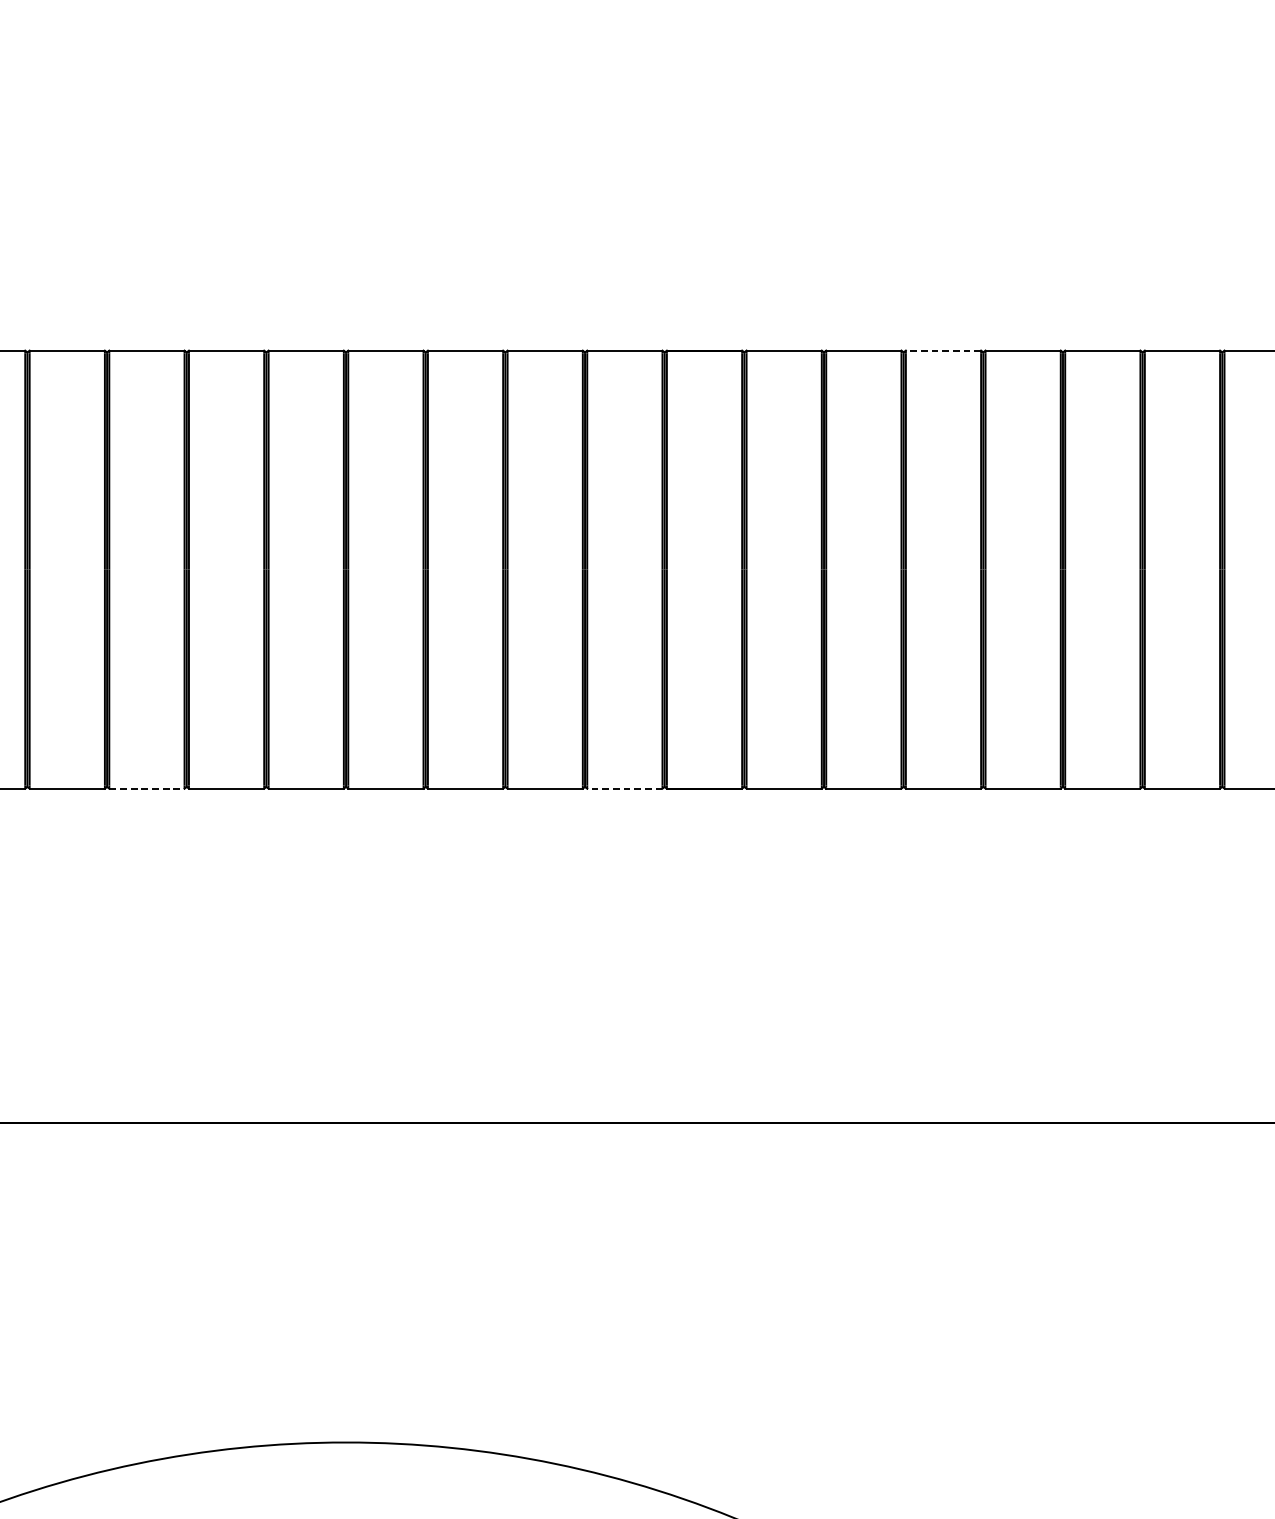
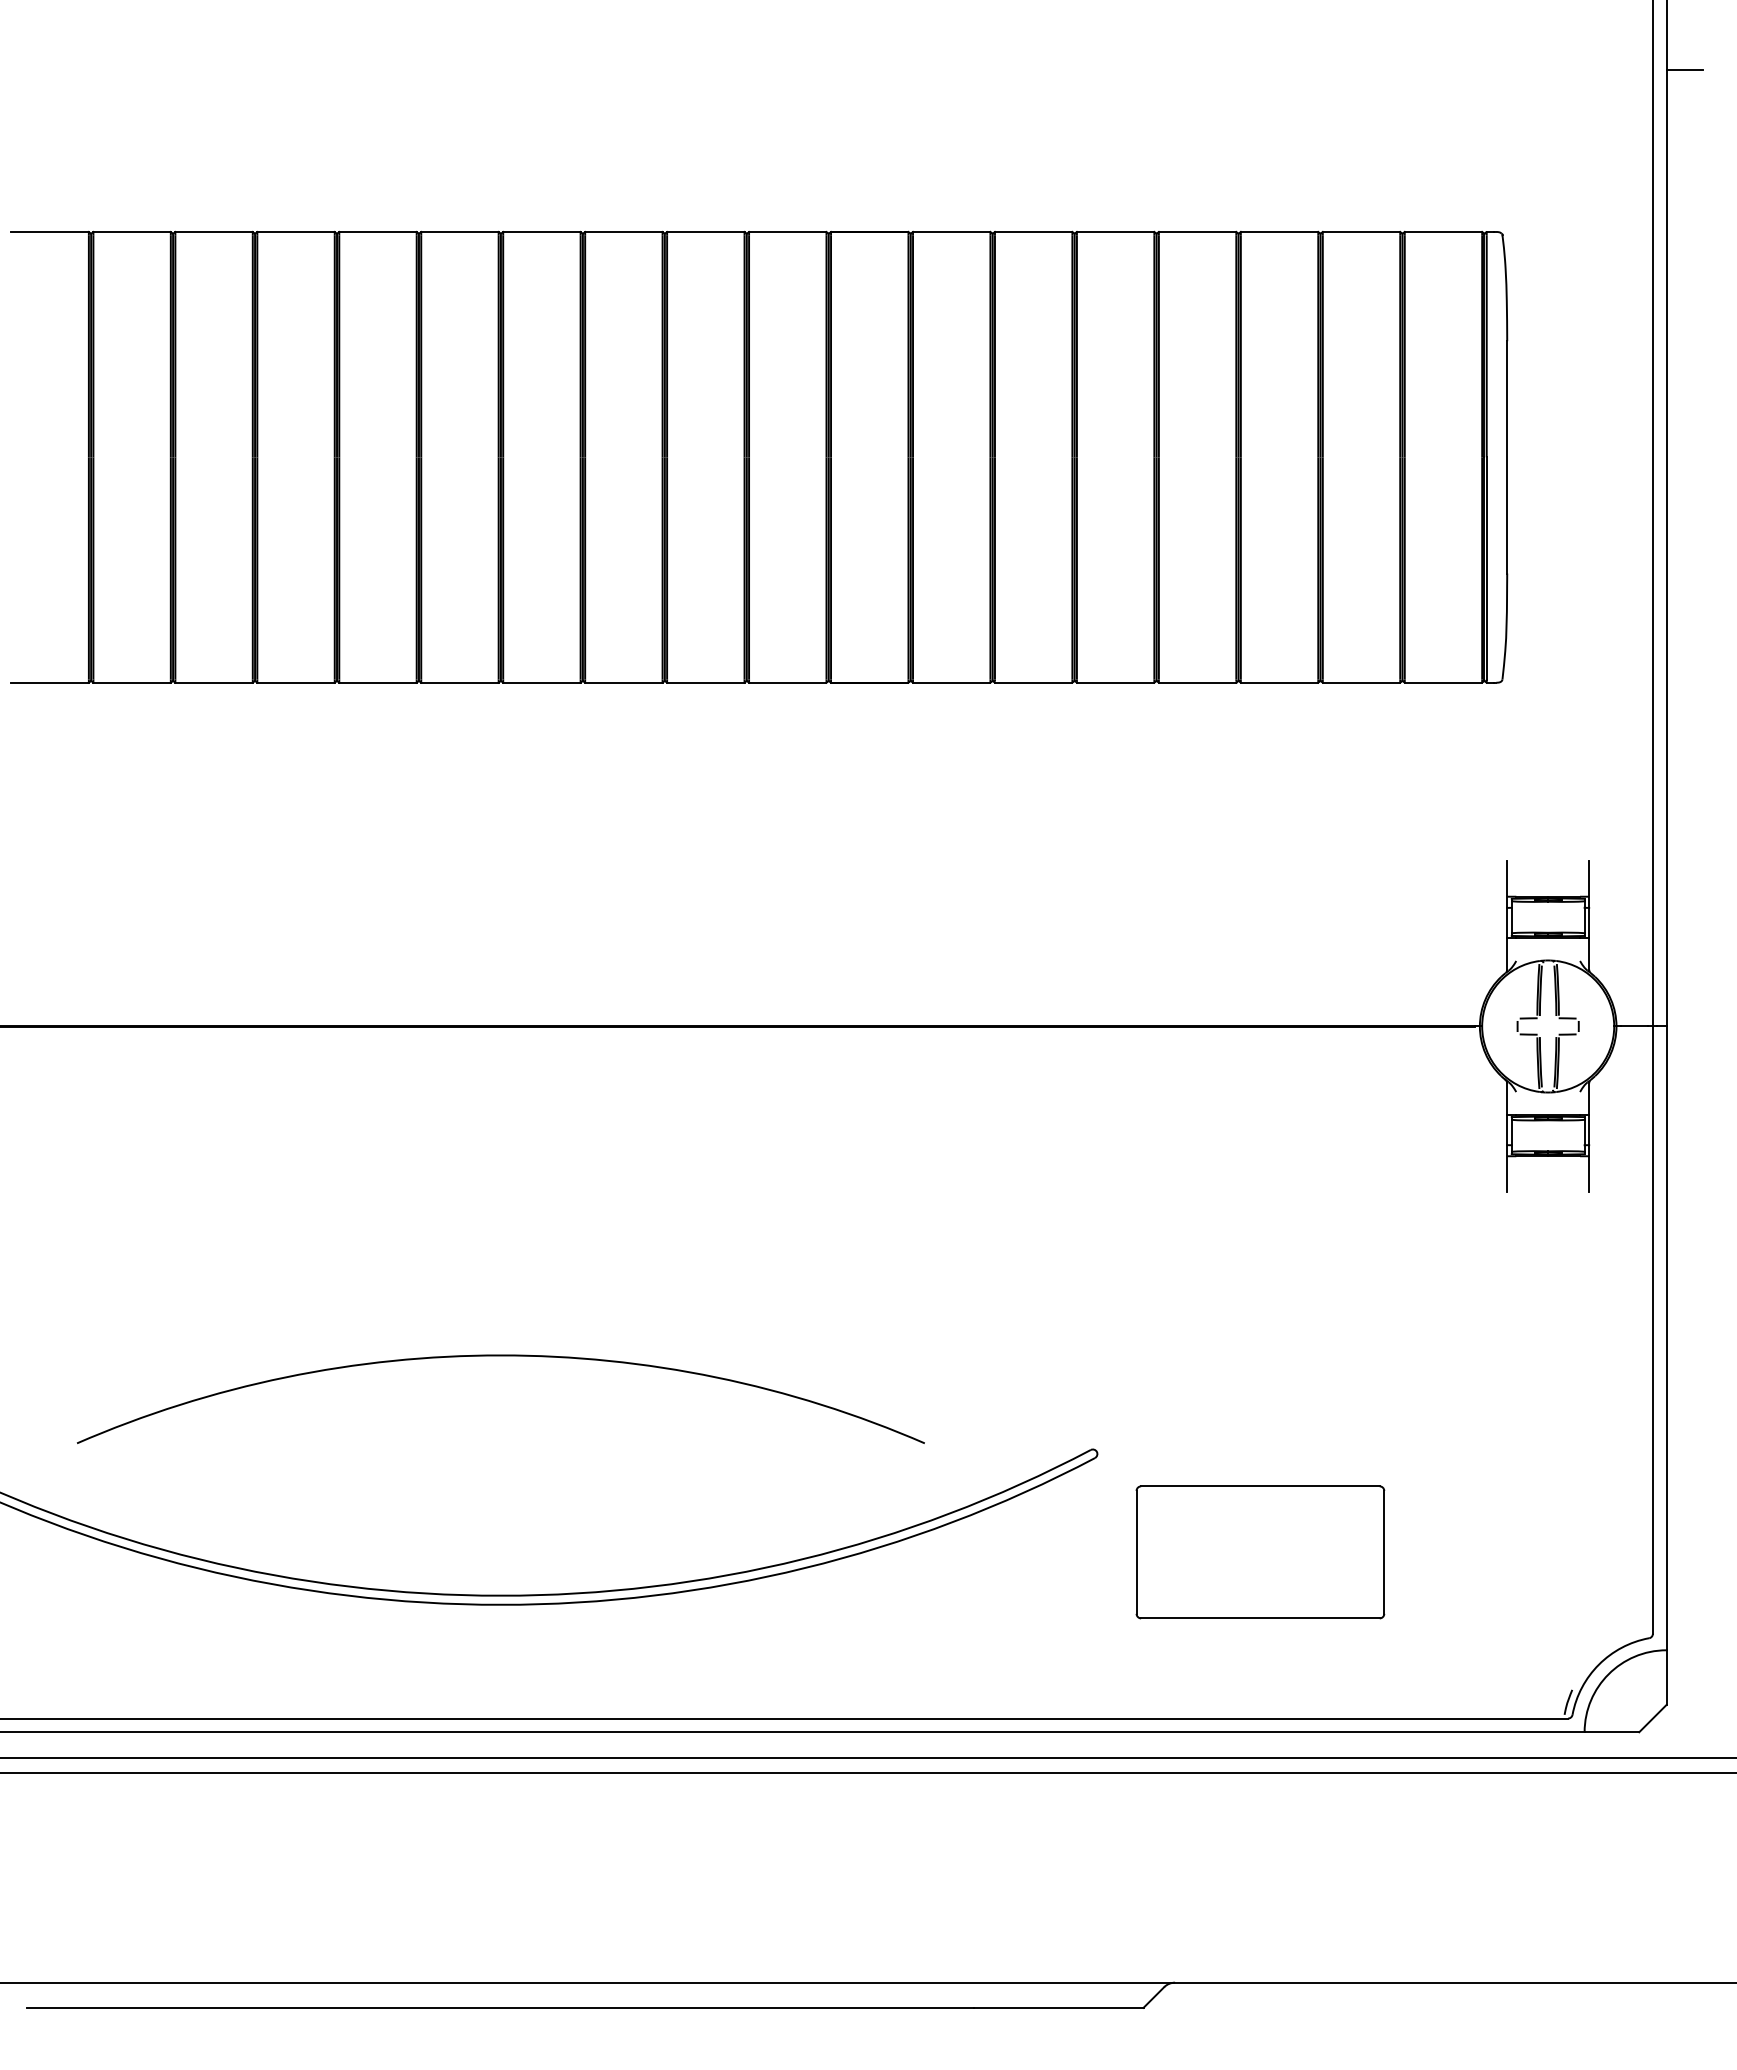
line: (943, 350) -> (1115, 231), dashed -> solid
line: (147, 788) -> (296, 682), dashed -> solid
line: (624, 788) -> (787, 682), dashed -> solid

